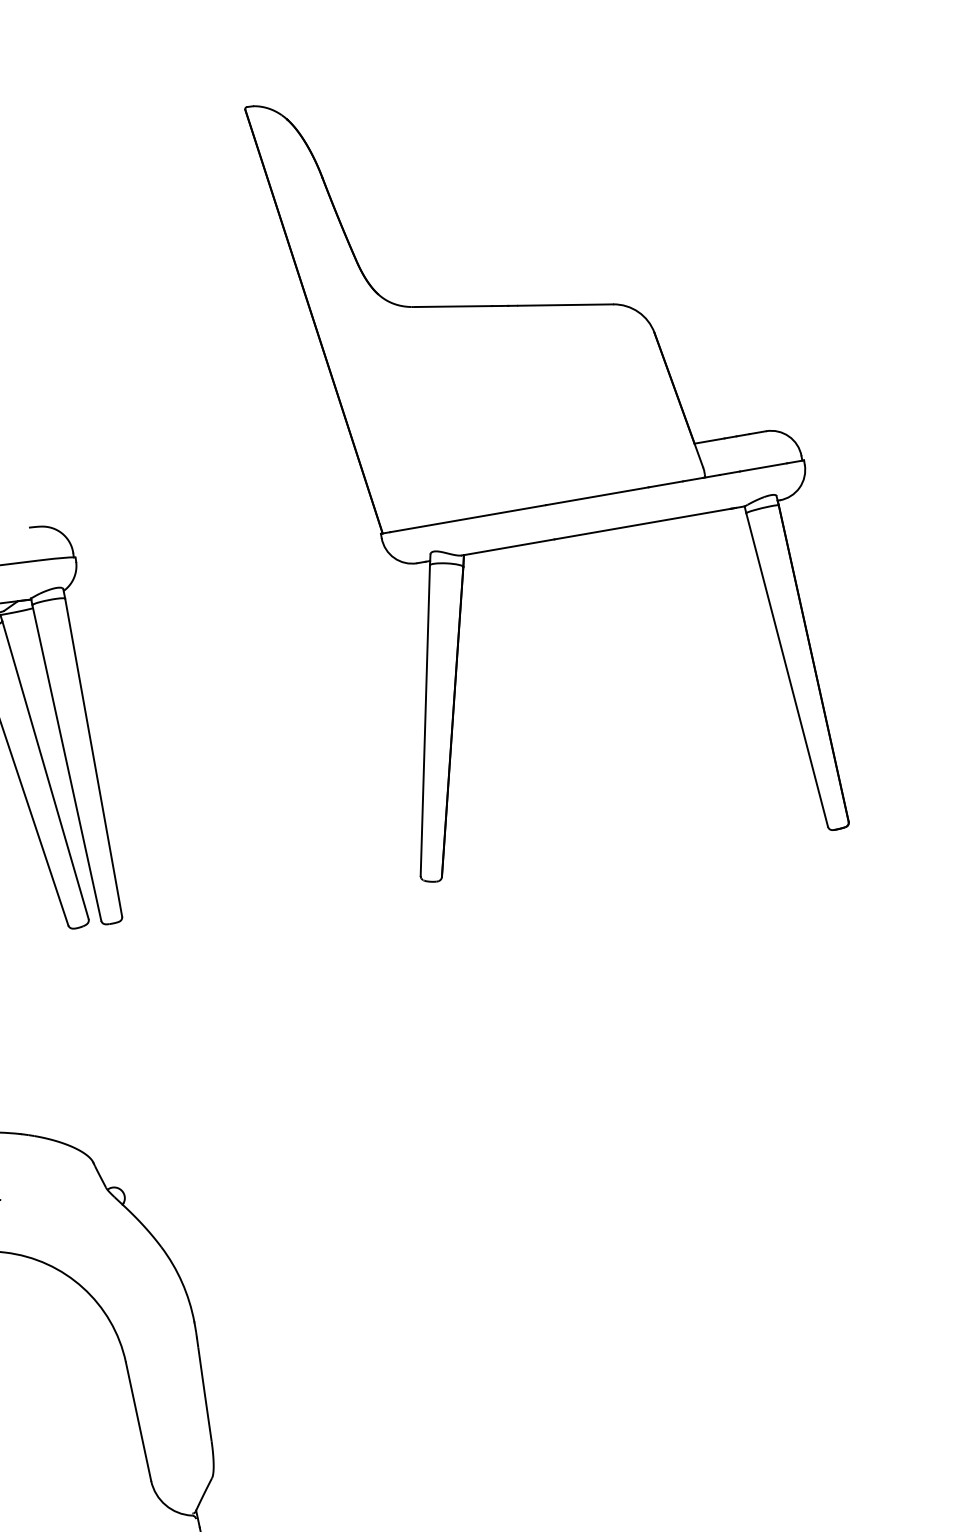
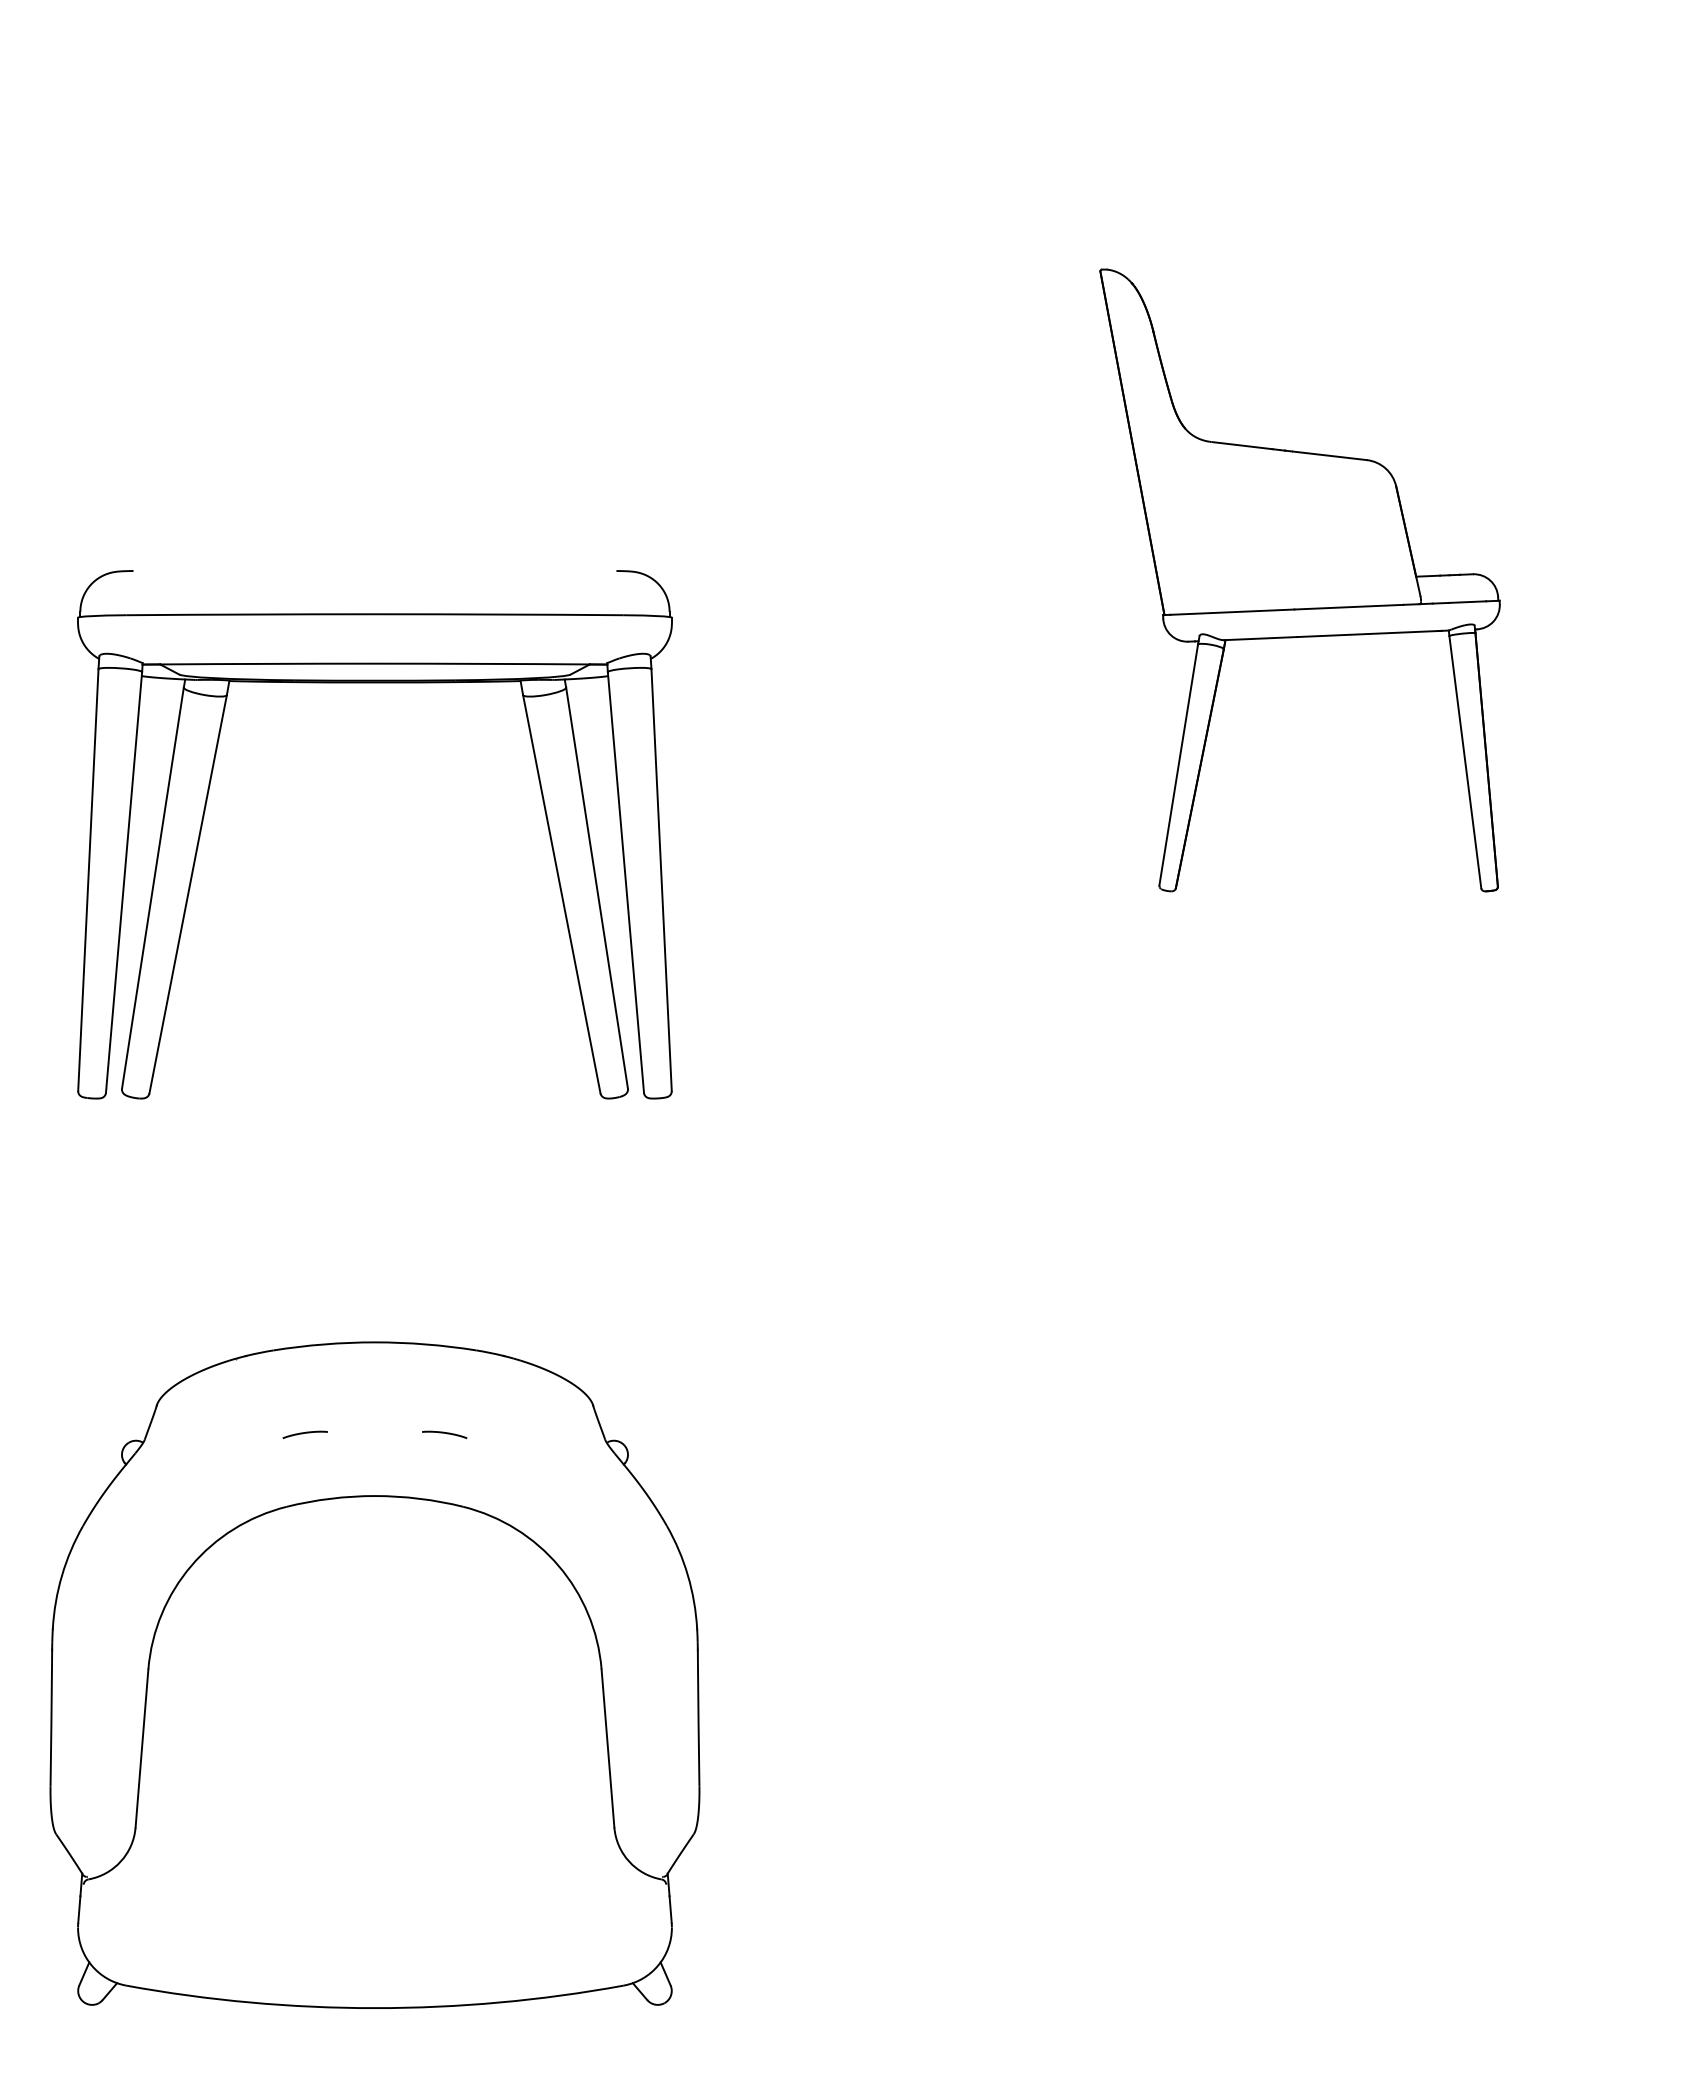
part: (547, 467) -> (1299, 580), size x0.6

